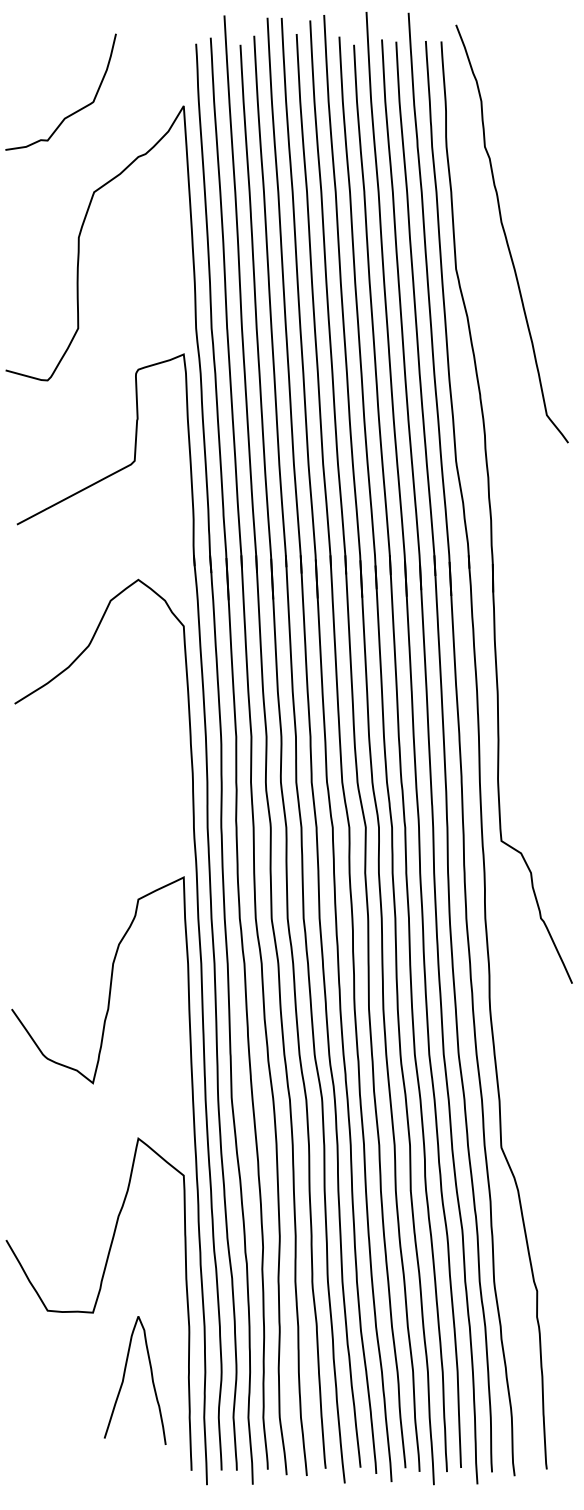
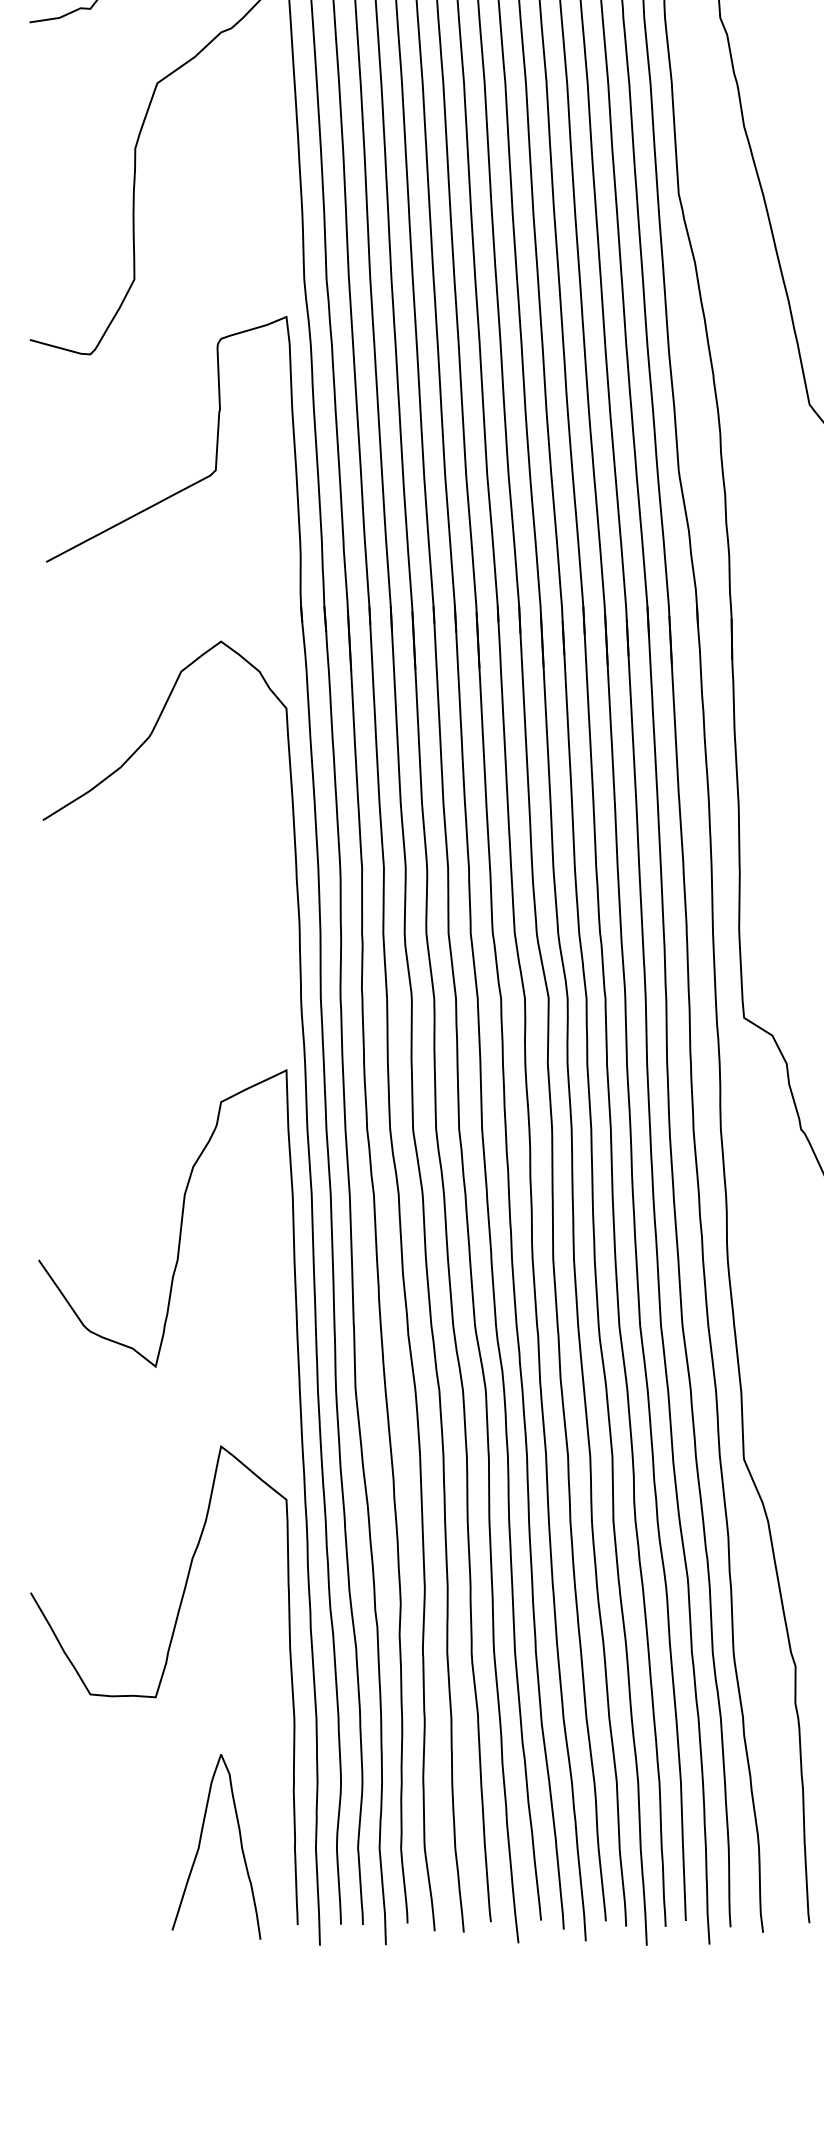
curve: (124, 1379) -> (201, 1845), moved

